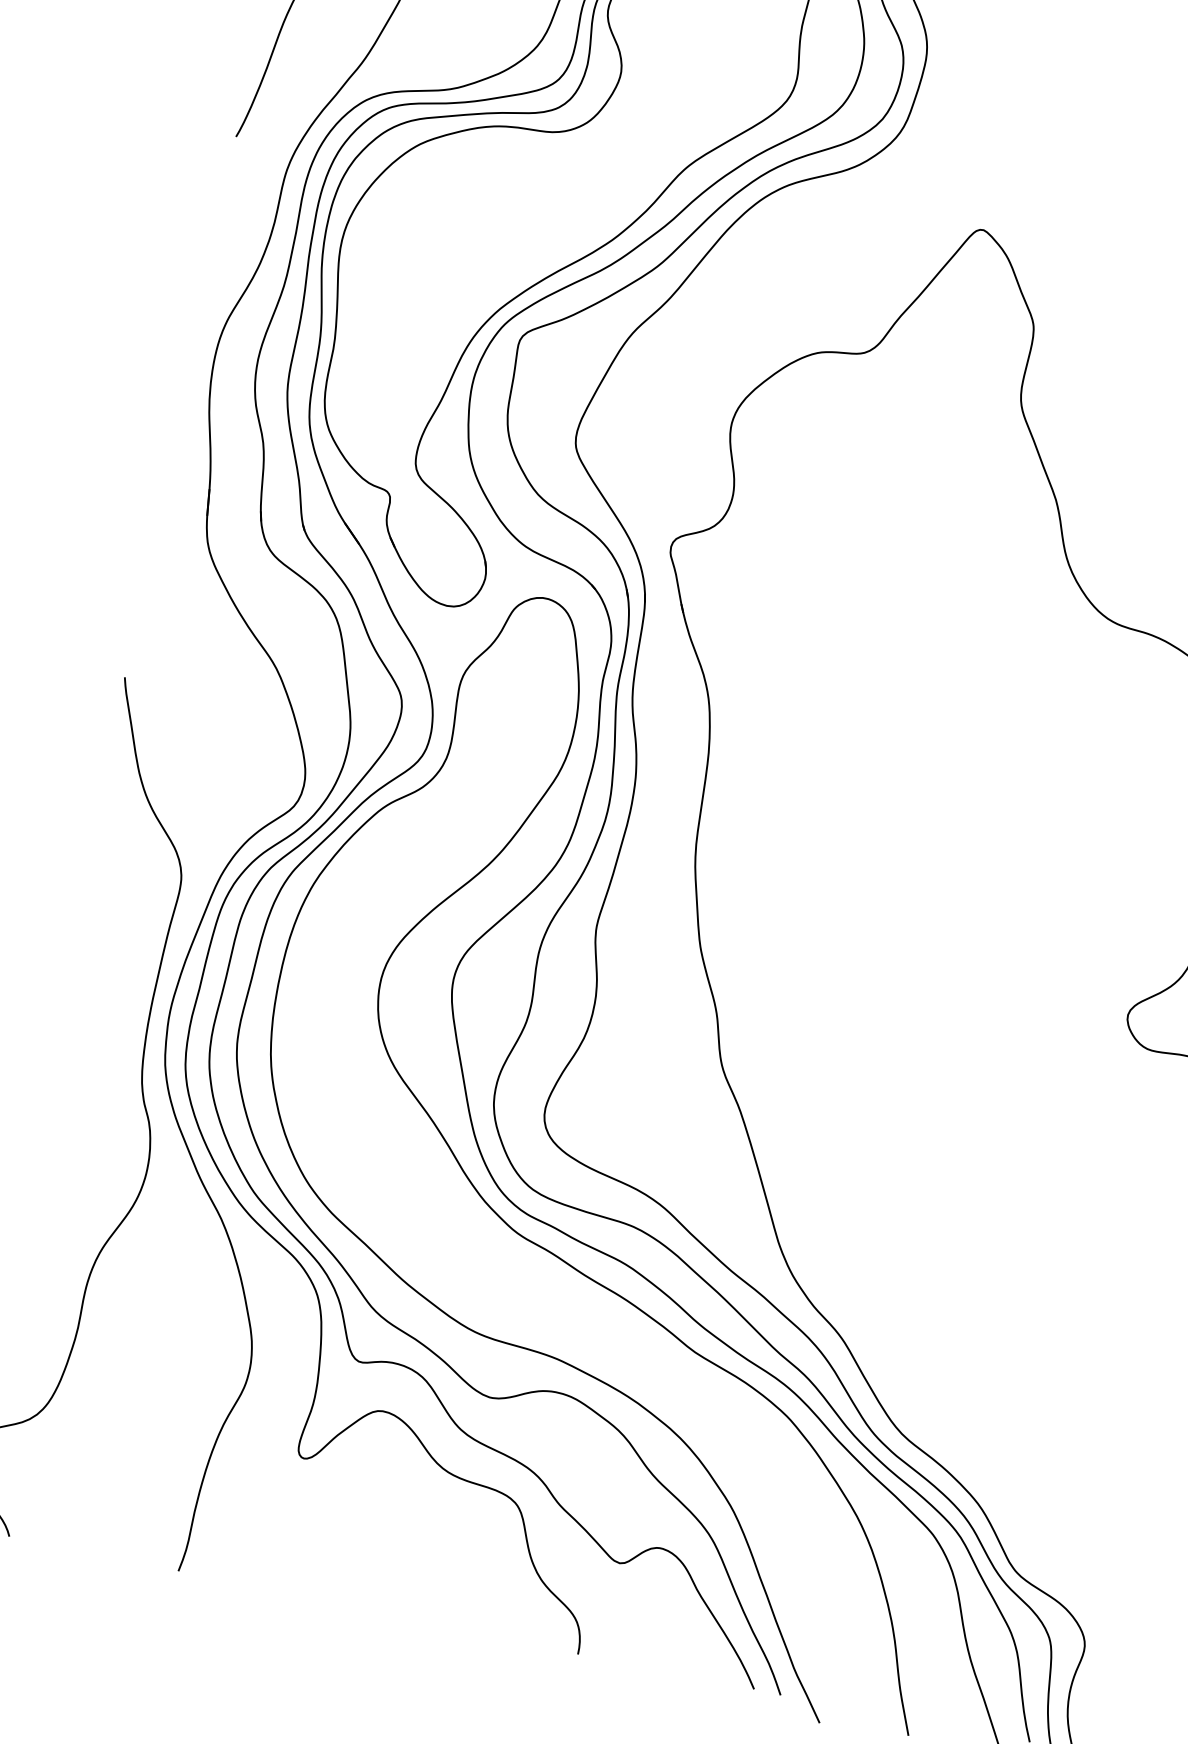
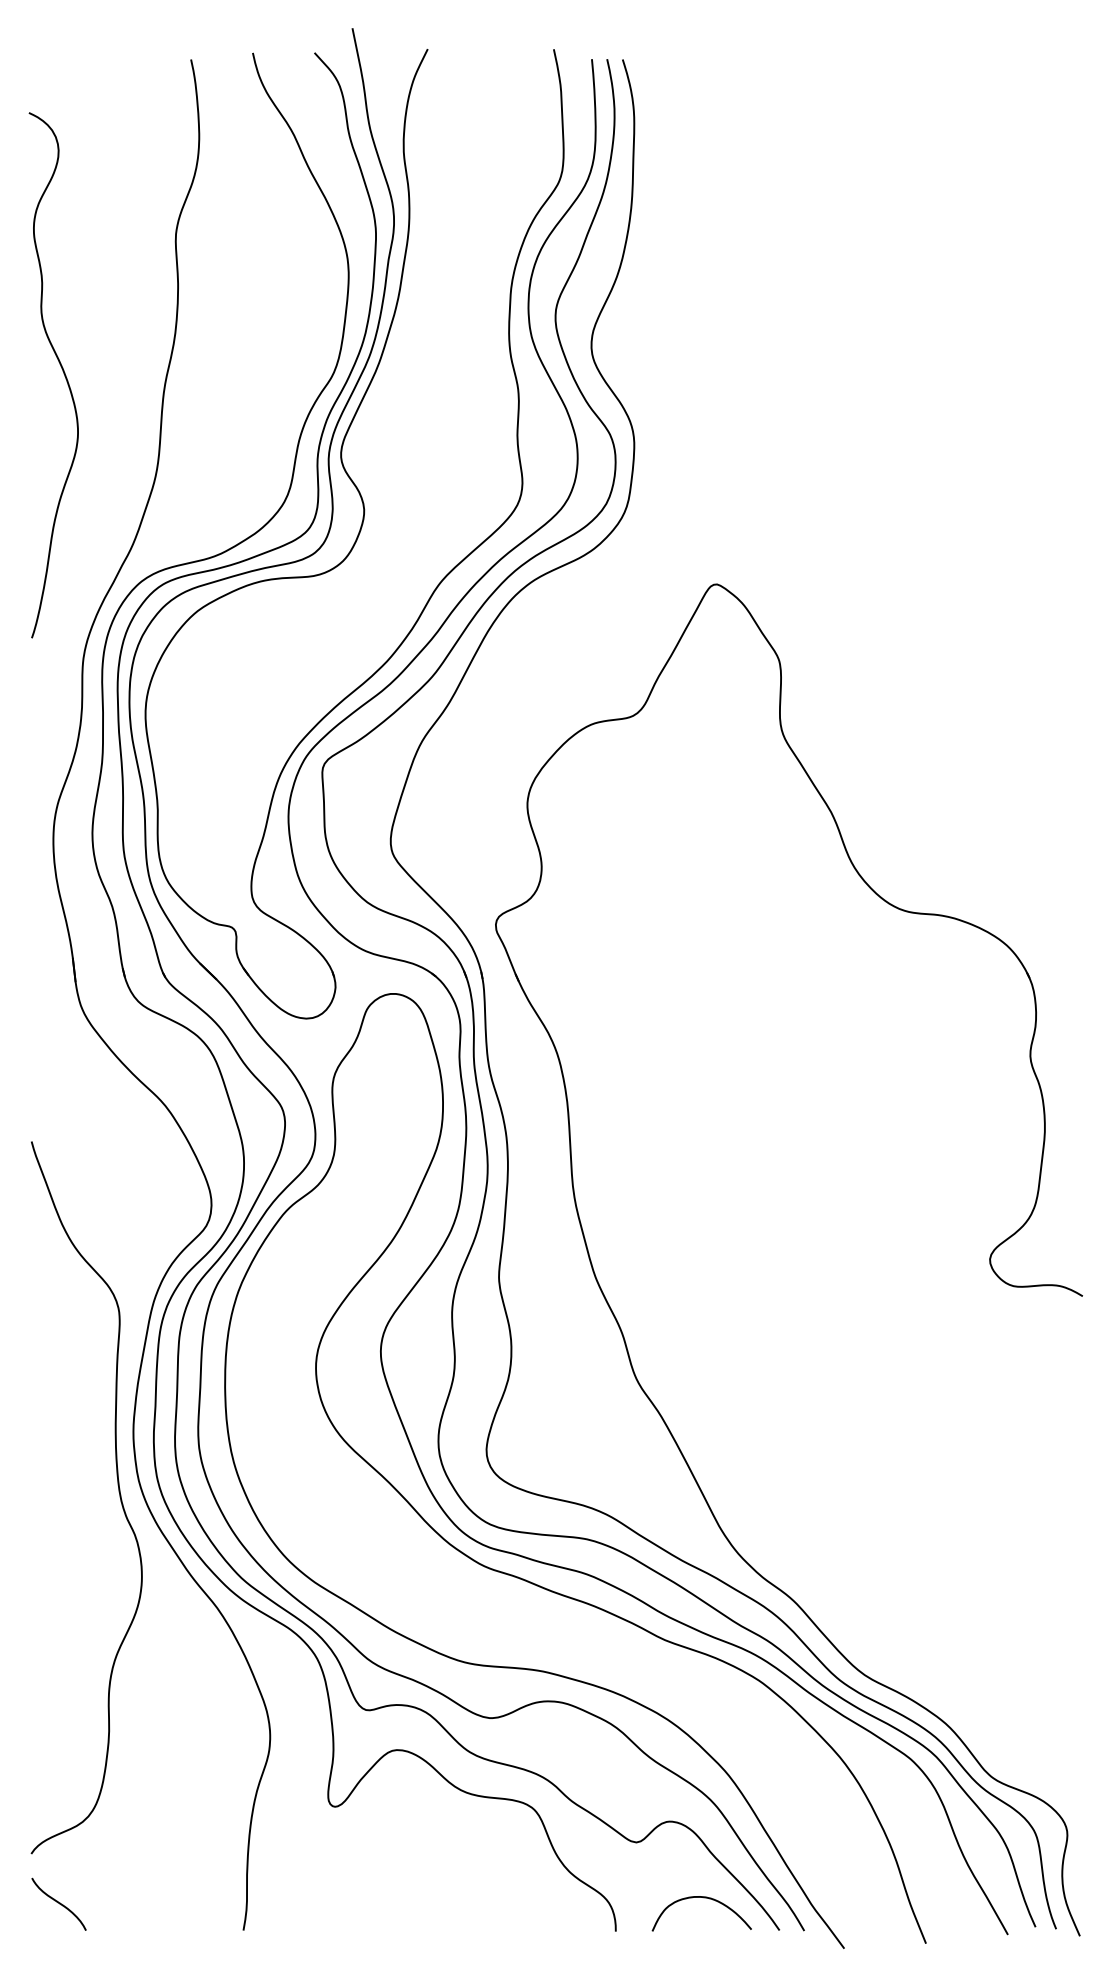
curve: (679, 1638) -> (703, 1898), added

